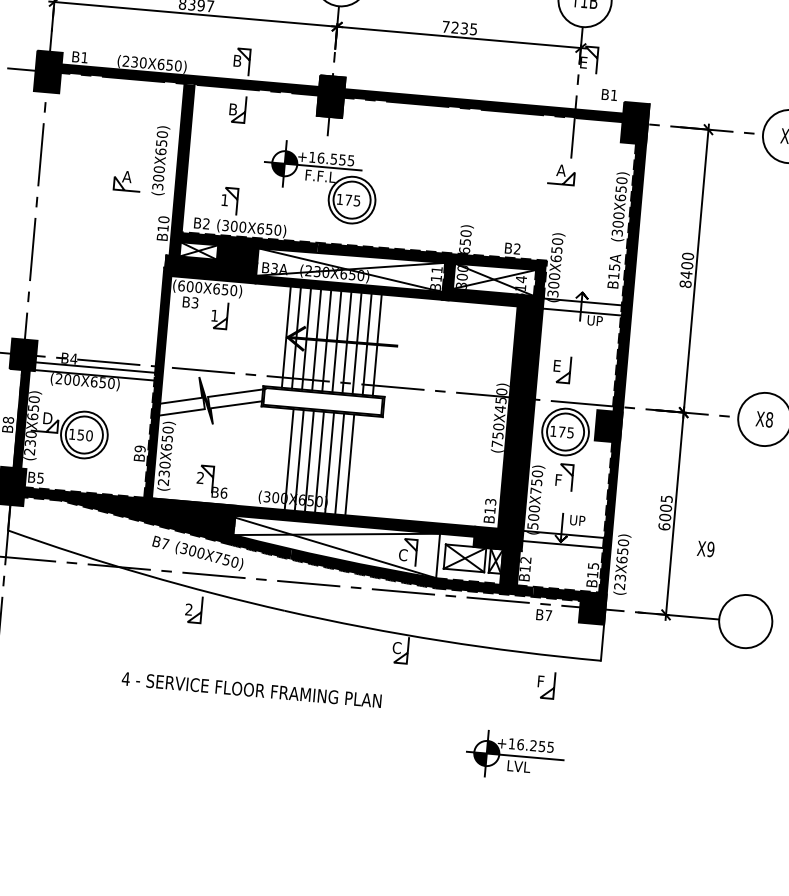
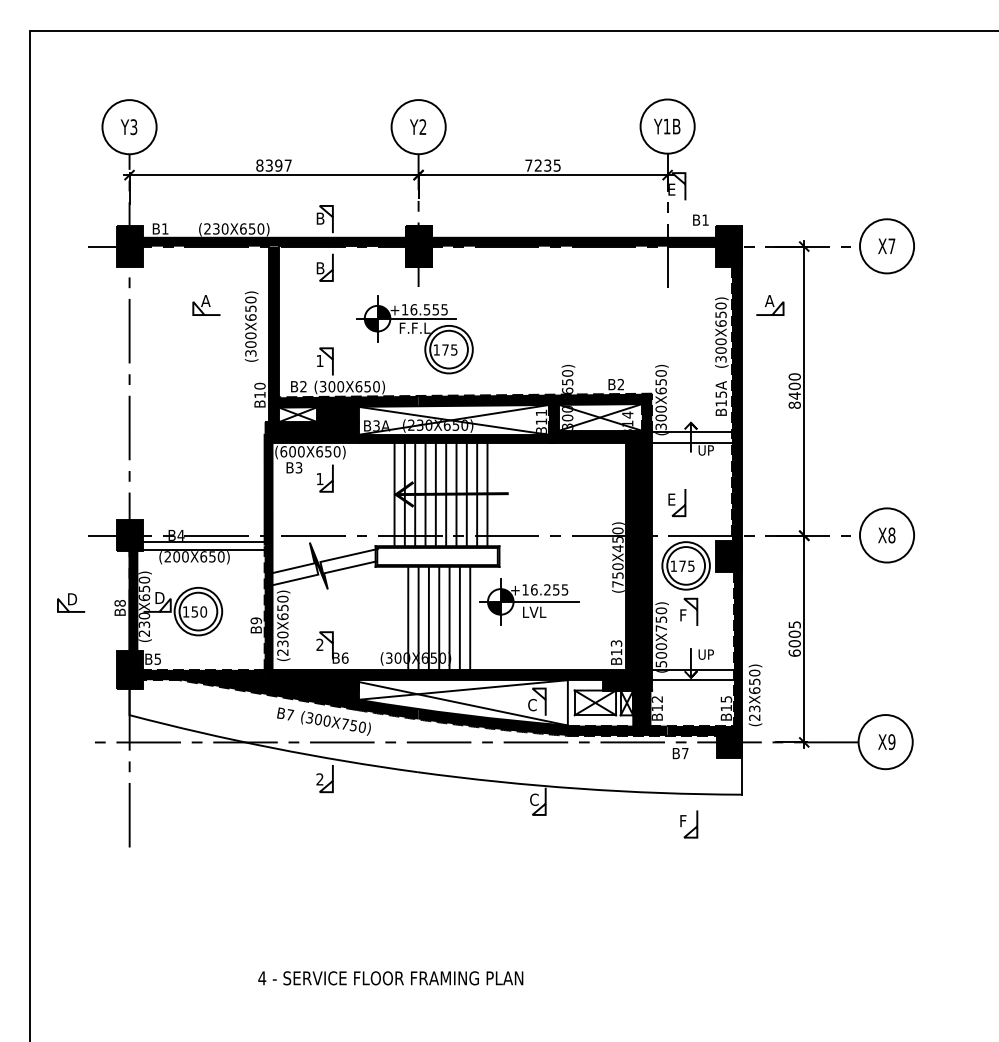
part: (561, 174) -> (770, 305), moved
part: (127, 181) -> (206, 305), moved
text: (705, 548) -> (886, 741), moved
text: (251, 690) -> (390, 978), moved
part: (514, 755) -> (529, 601), moved

